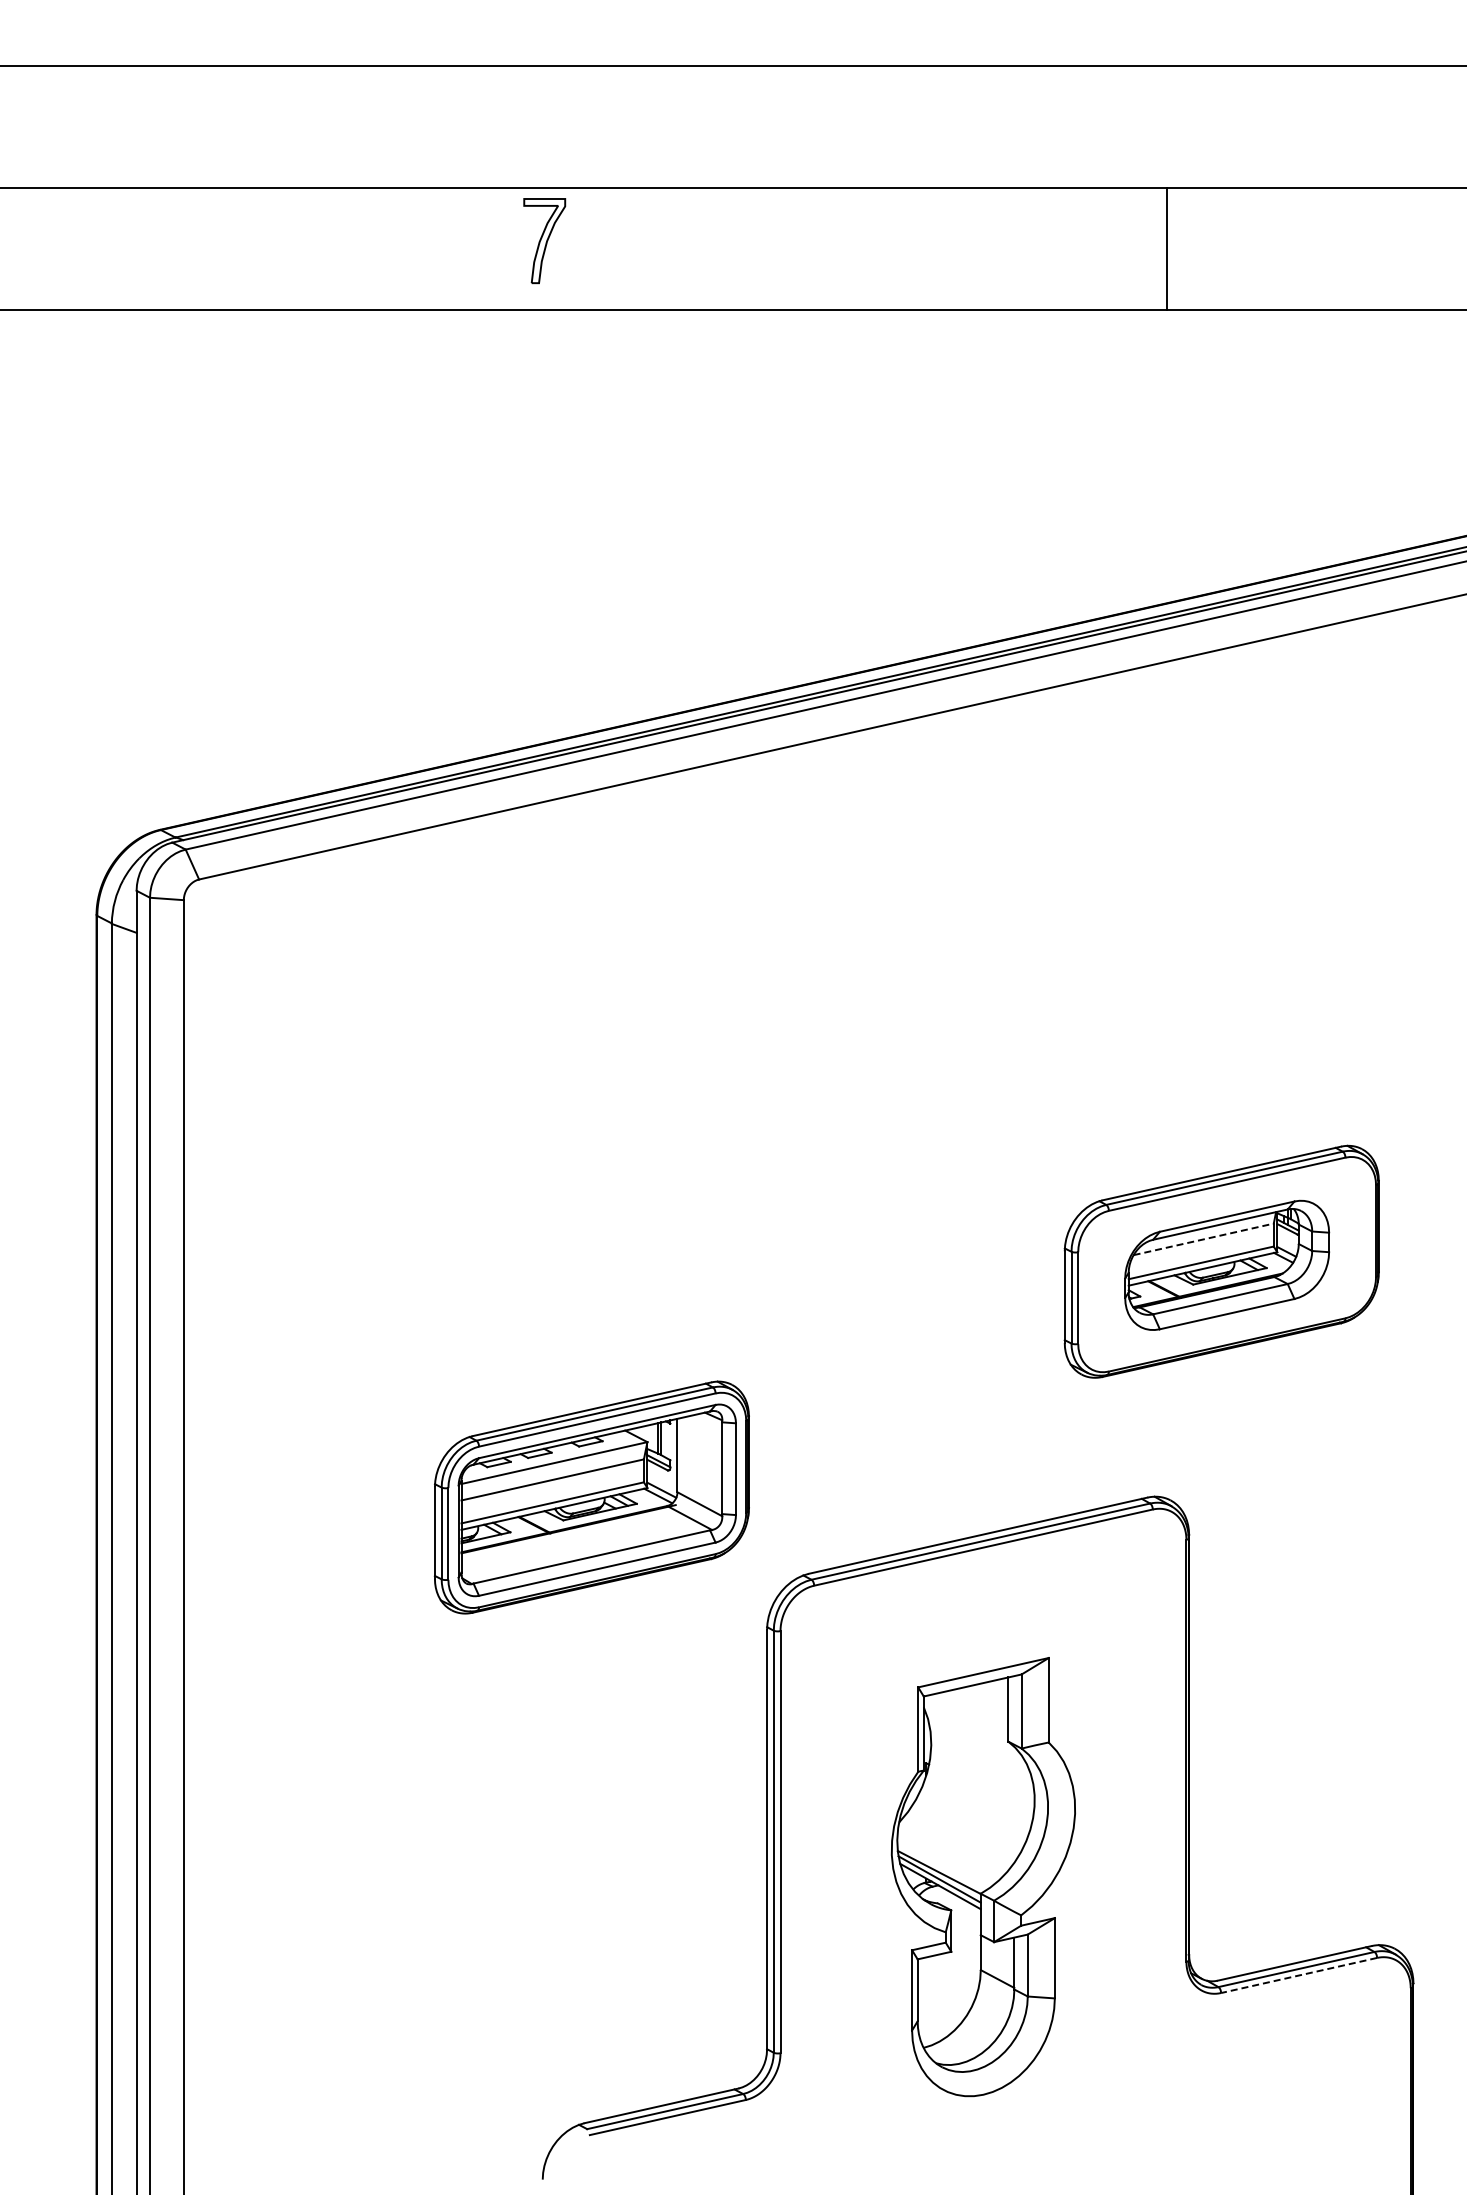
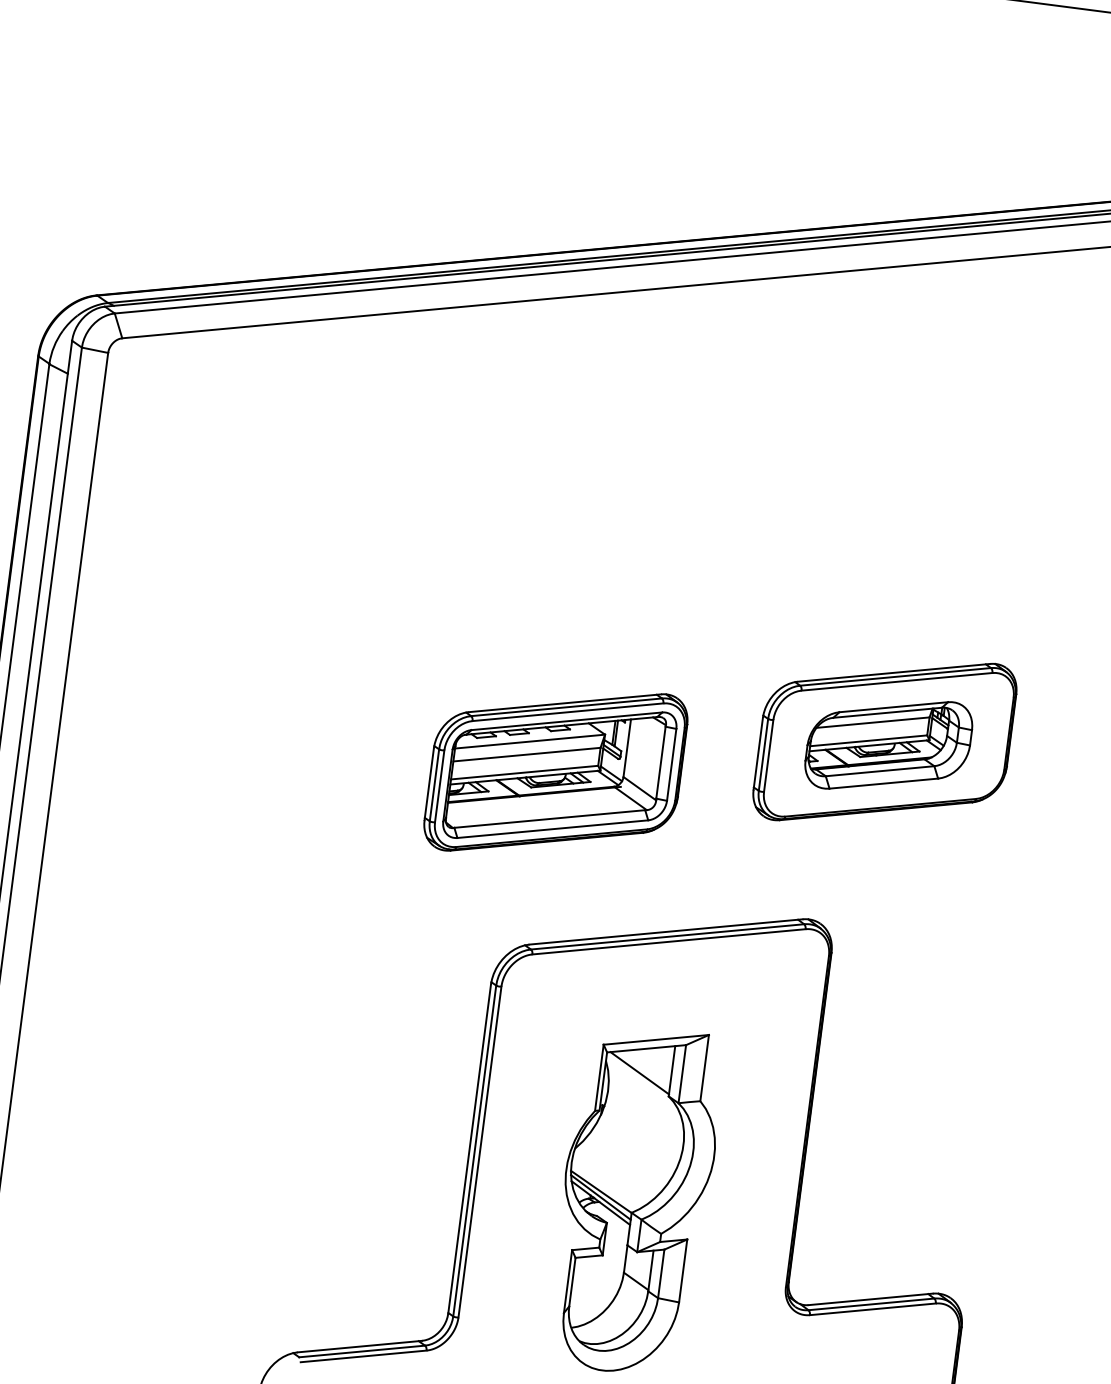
line: (1203, 1239) -> (872, 722), dashed -> solid
part: (591, 1497) -> (555, 772), moved
line: (968, 1716) -> (640, 1072), added
line: (1299, 1975) -> (873, 1309), dashed -> solid

